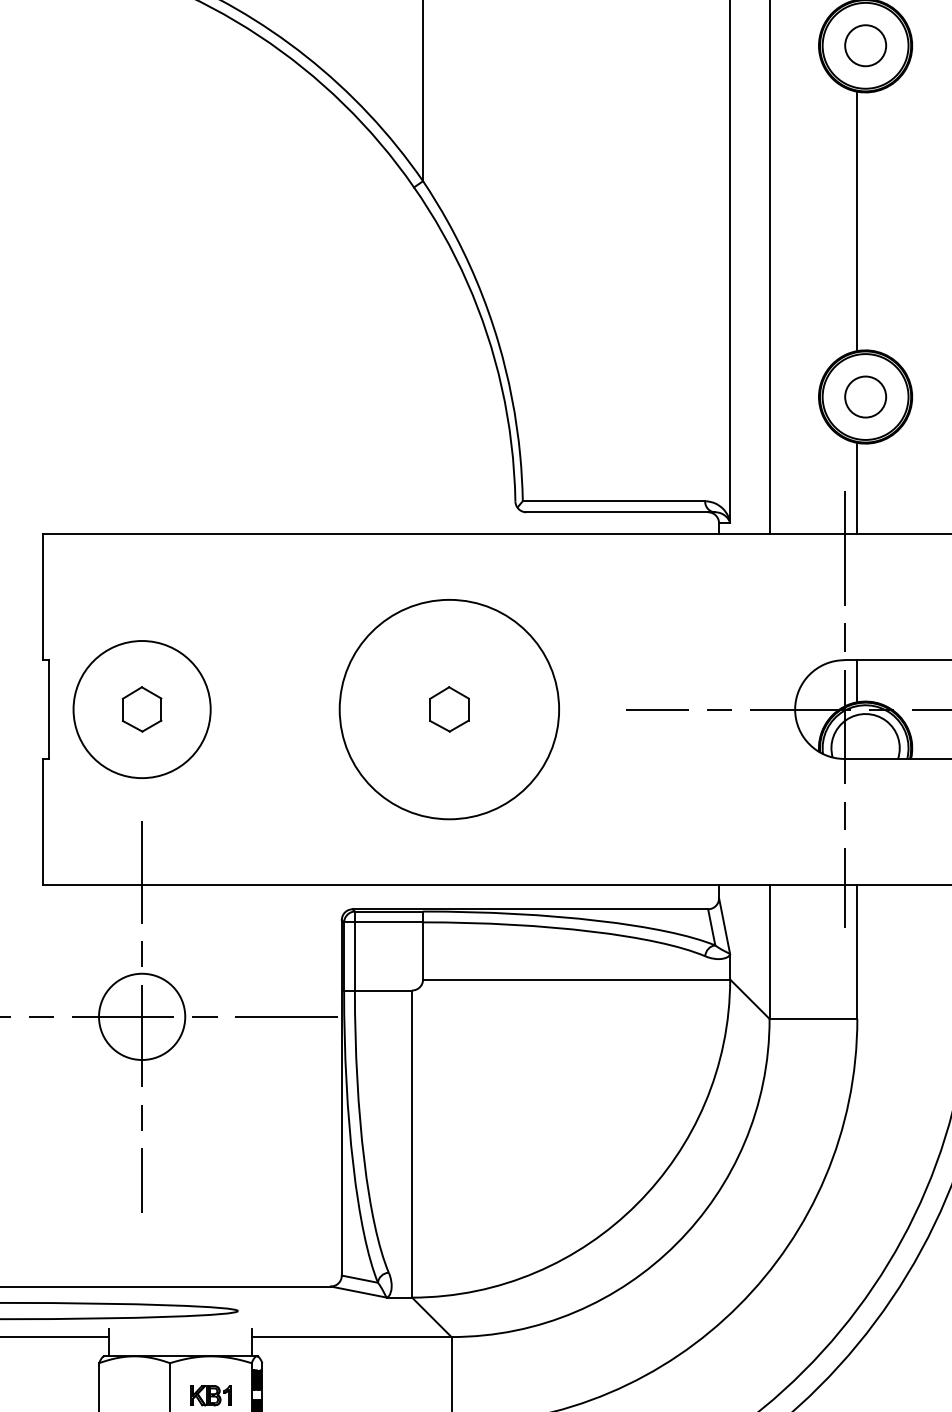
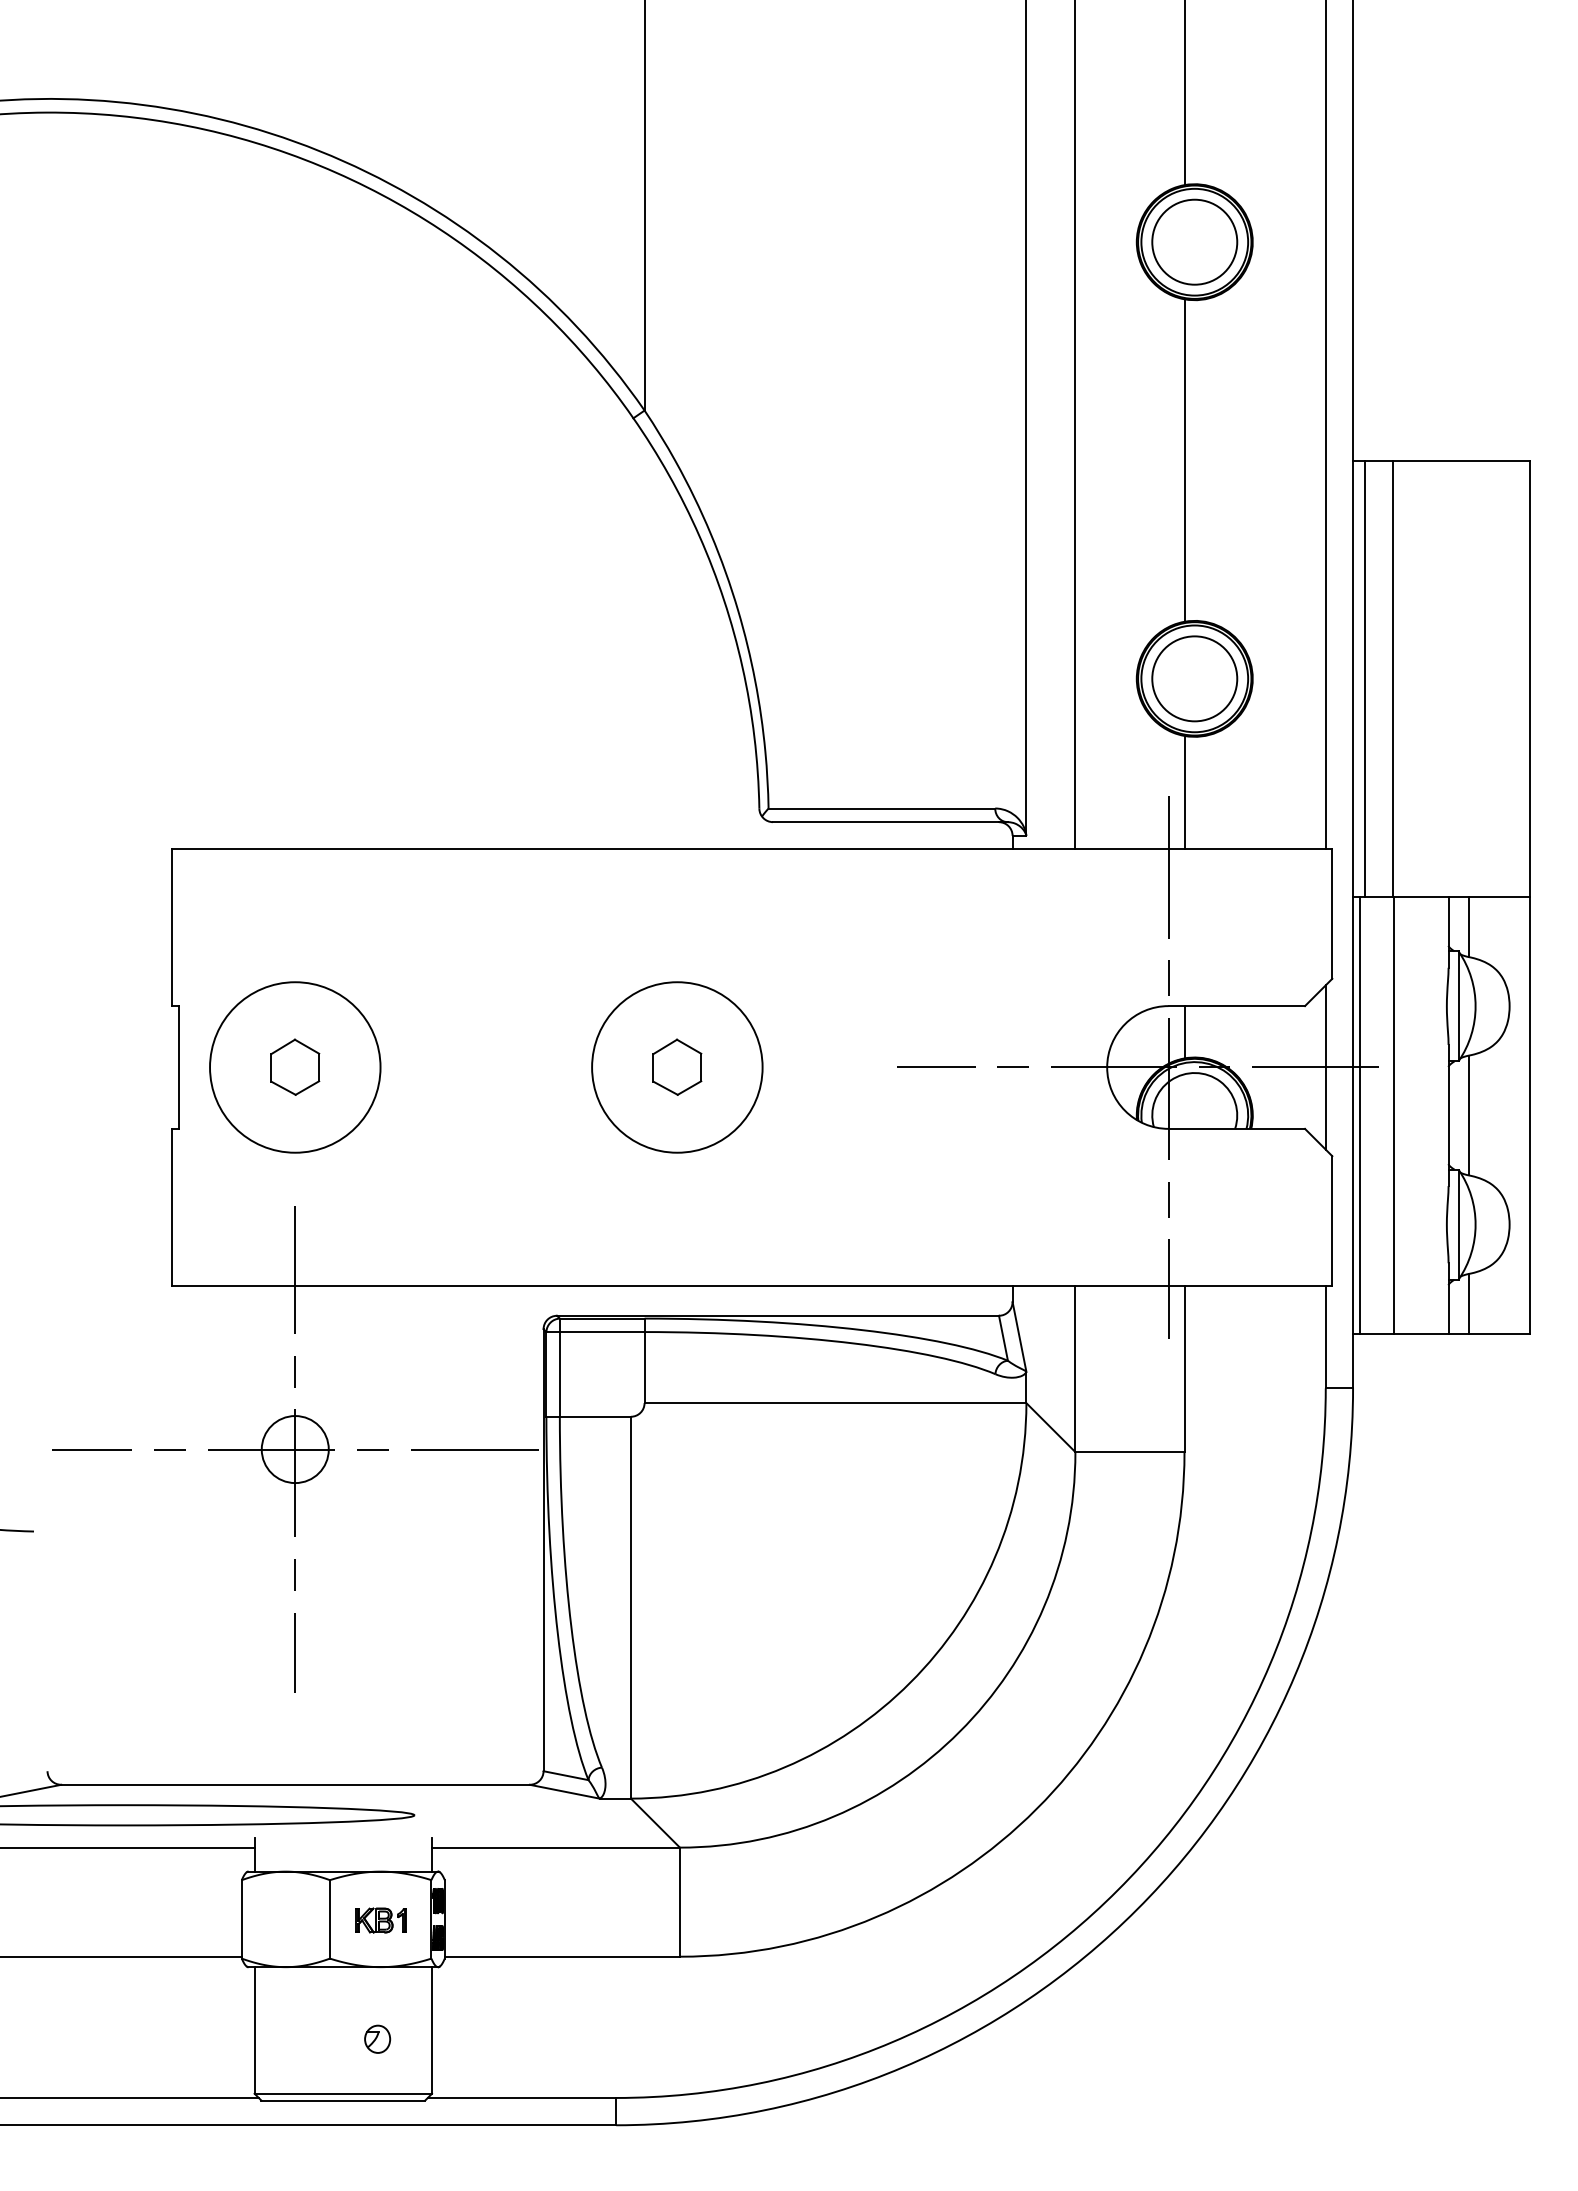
circle: (865, 45) -> (1194, 241), size x1.67
circle: (865, 396) -> (1194, 678), size x1.67
circle: (449, 709) -> (677, 1067), size x0.62
circle: (141, 1016) -> (294, 1449), size x0.62

